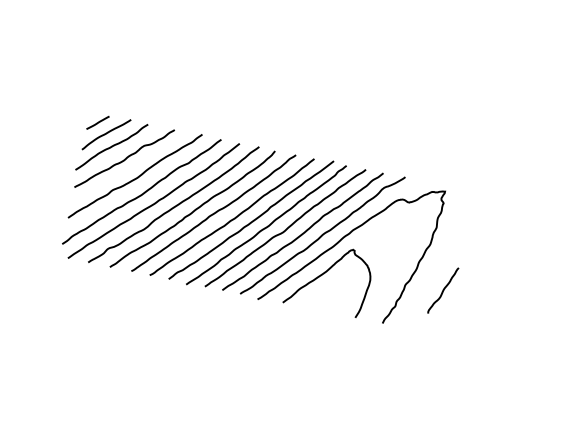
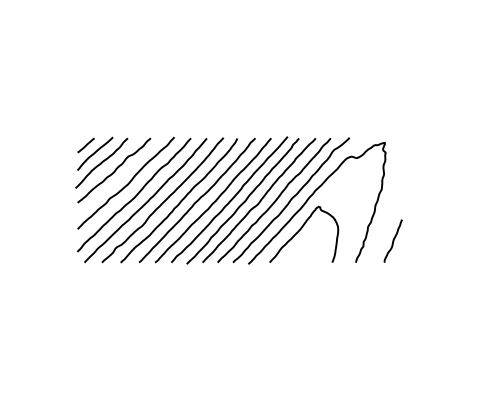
curve: (442, 289) -> (392, 240), moved

